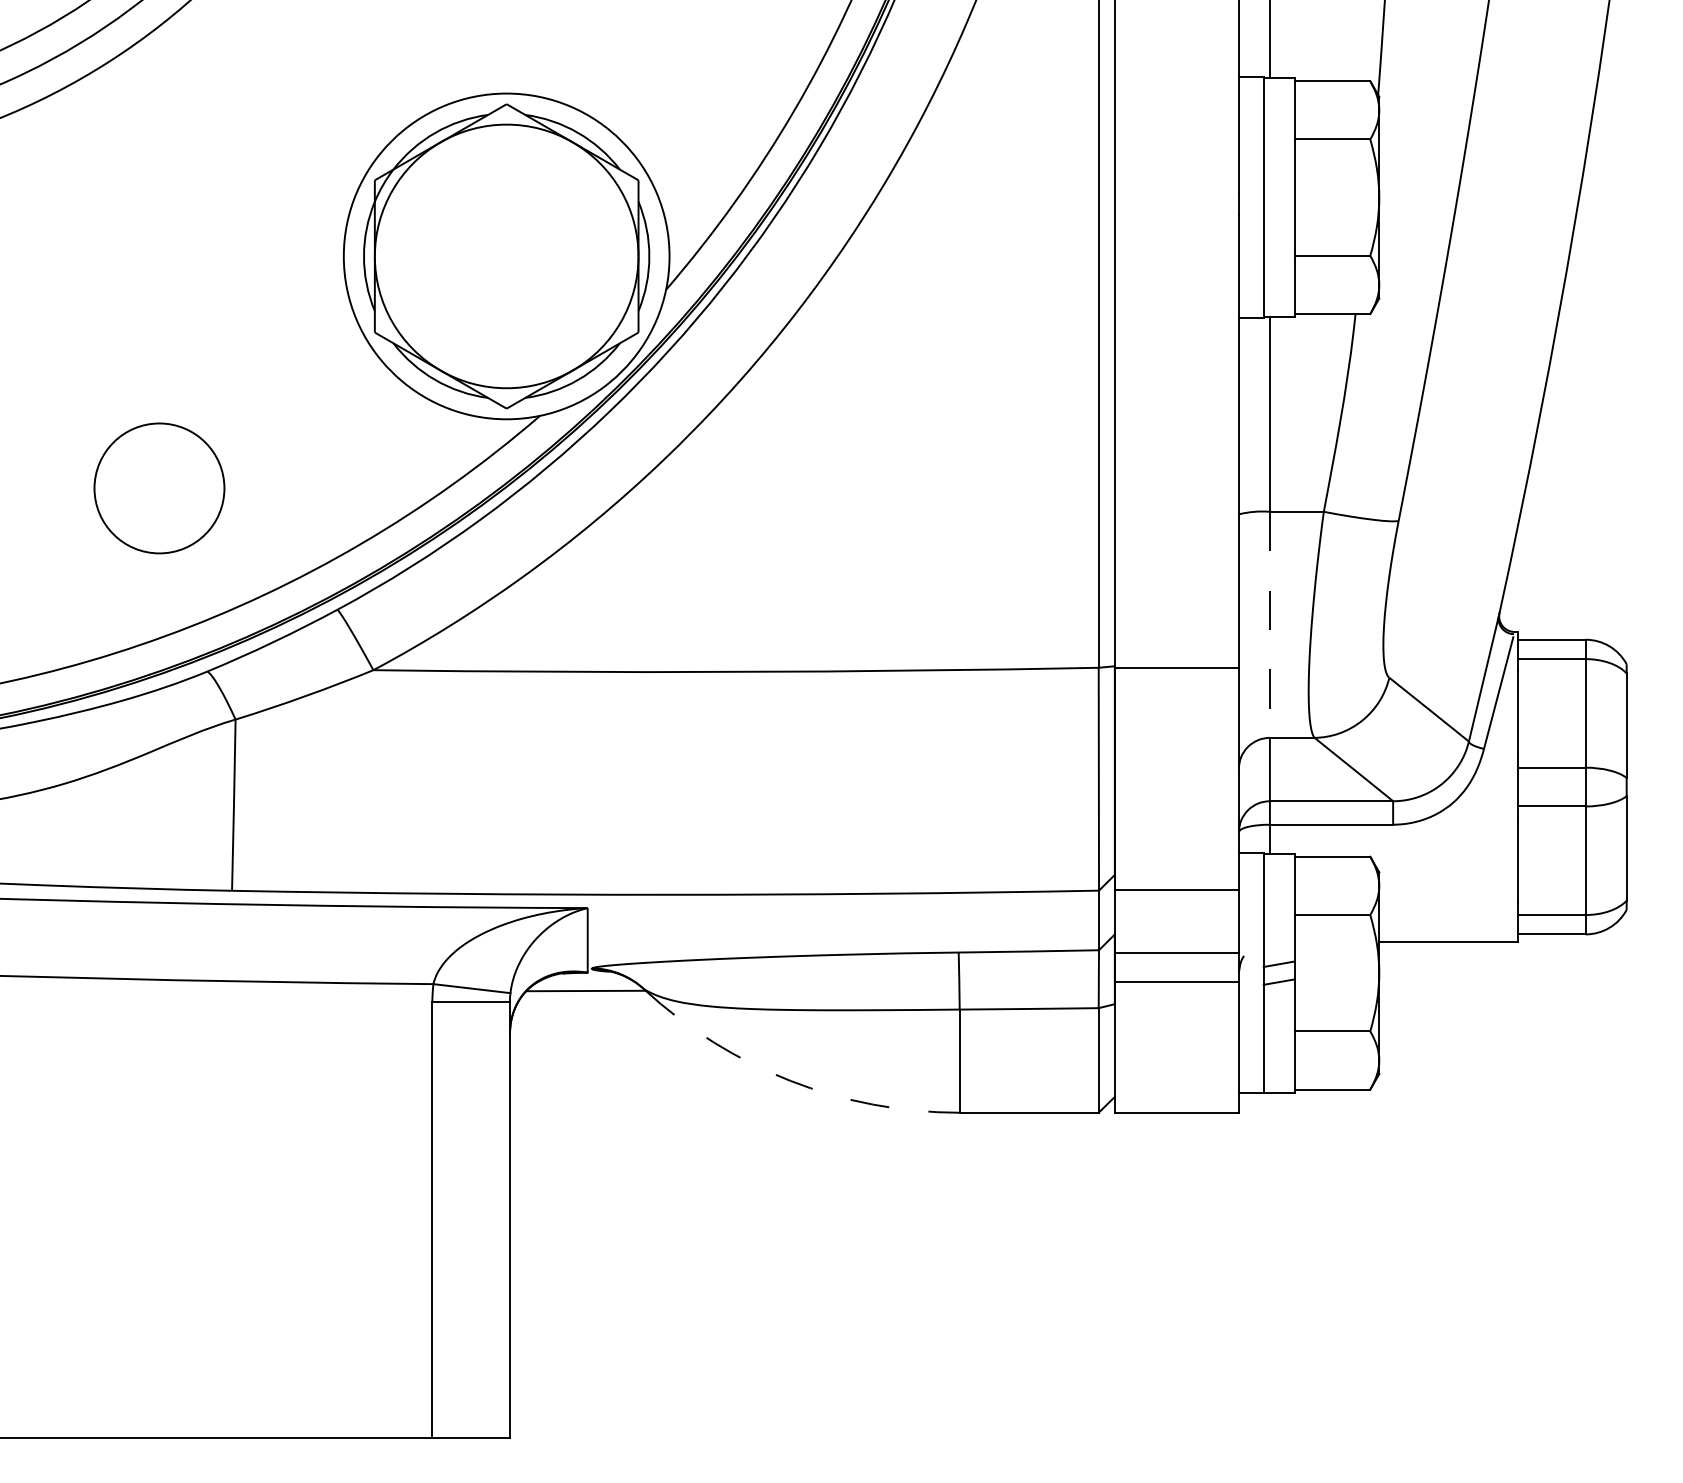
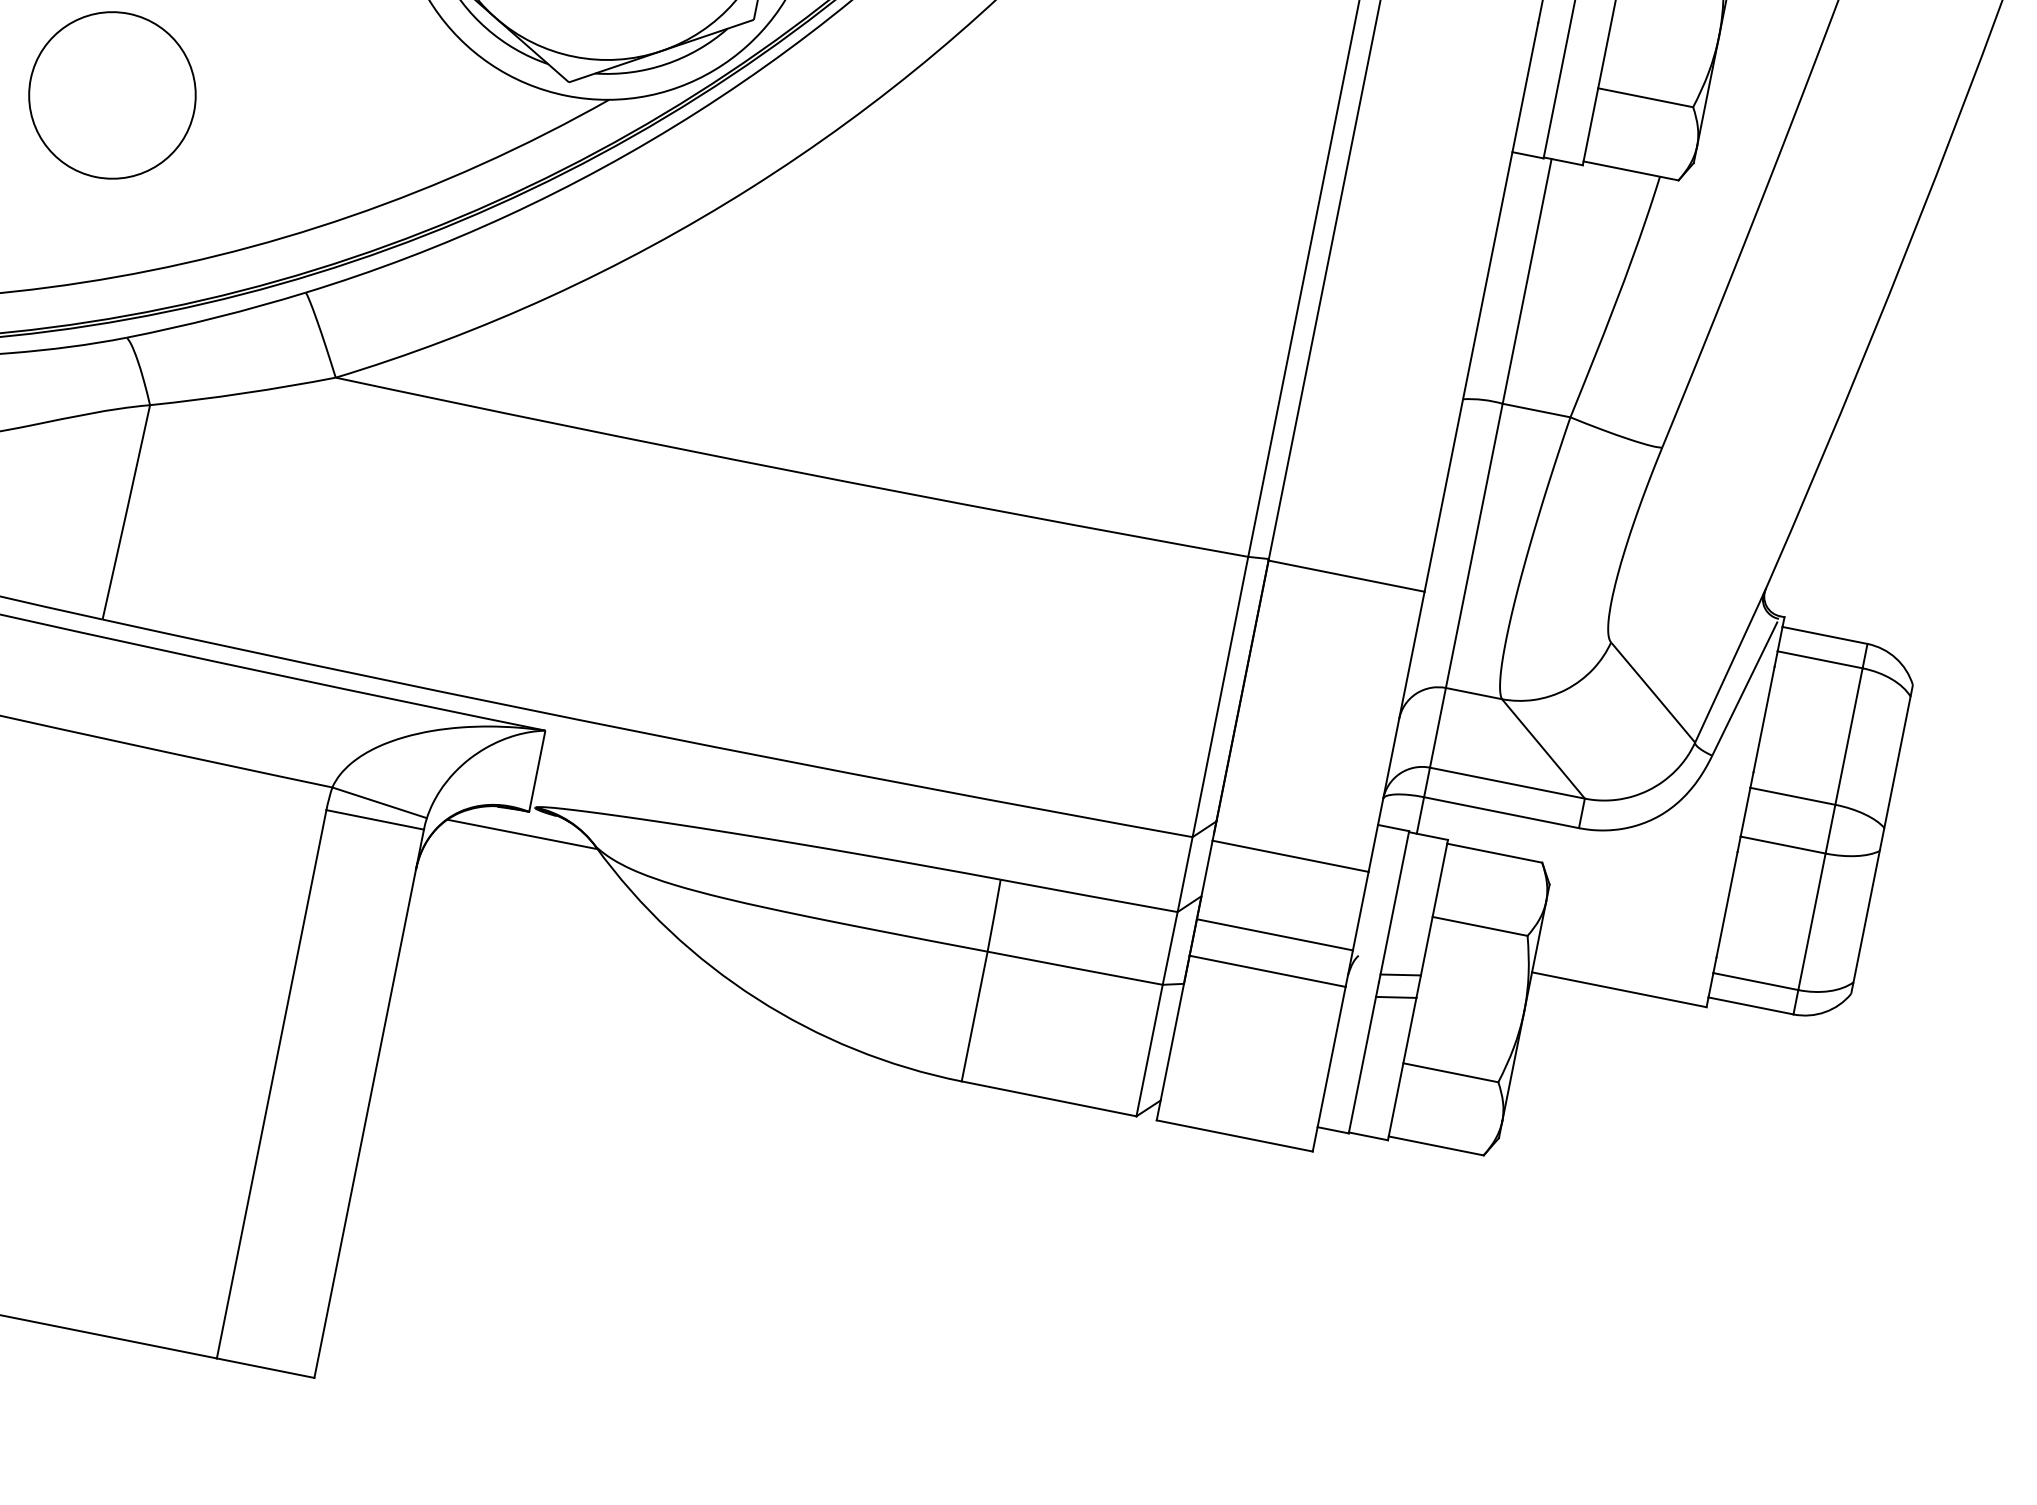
line: (1269, 625) -> (1473, 546), dashed -> solid
arc: (790, 1080) -> (757, 998), dashed -> solid

